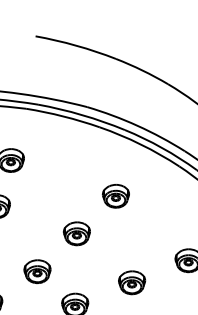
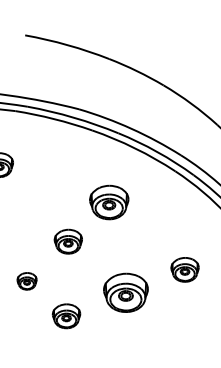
part: (115, 196) -> (108, 202), size x1.4
part: (36, 271) -> (26, 281), size x0.7
part: (131, 282) -> (125, 292), size x1.6

